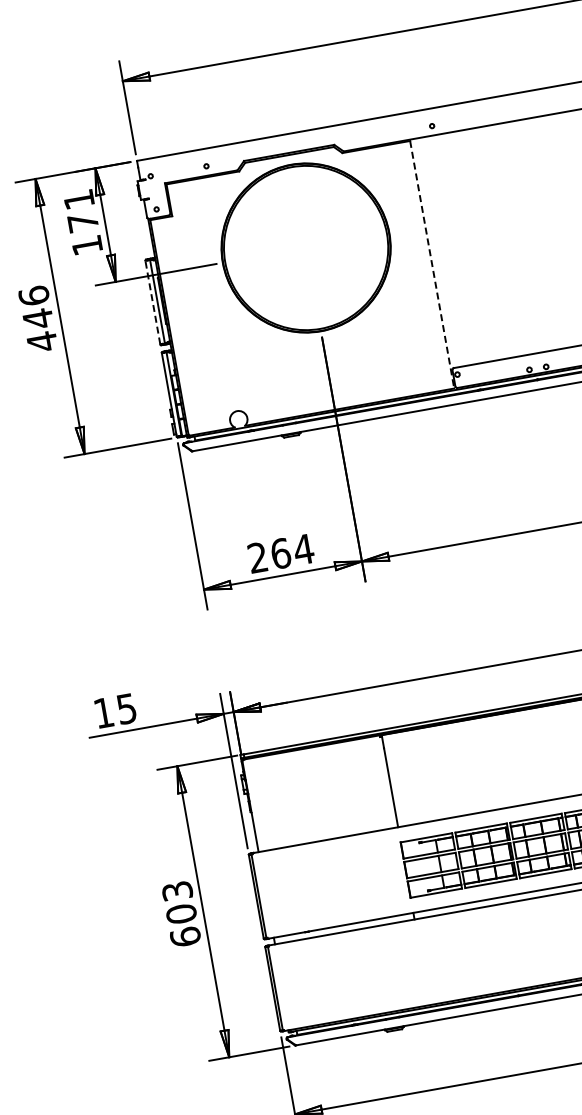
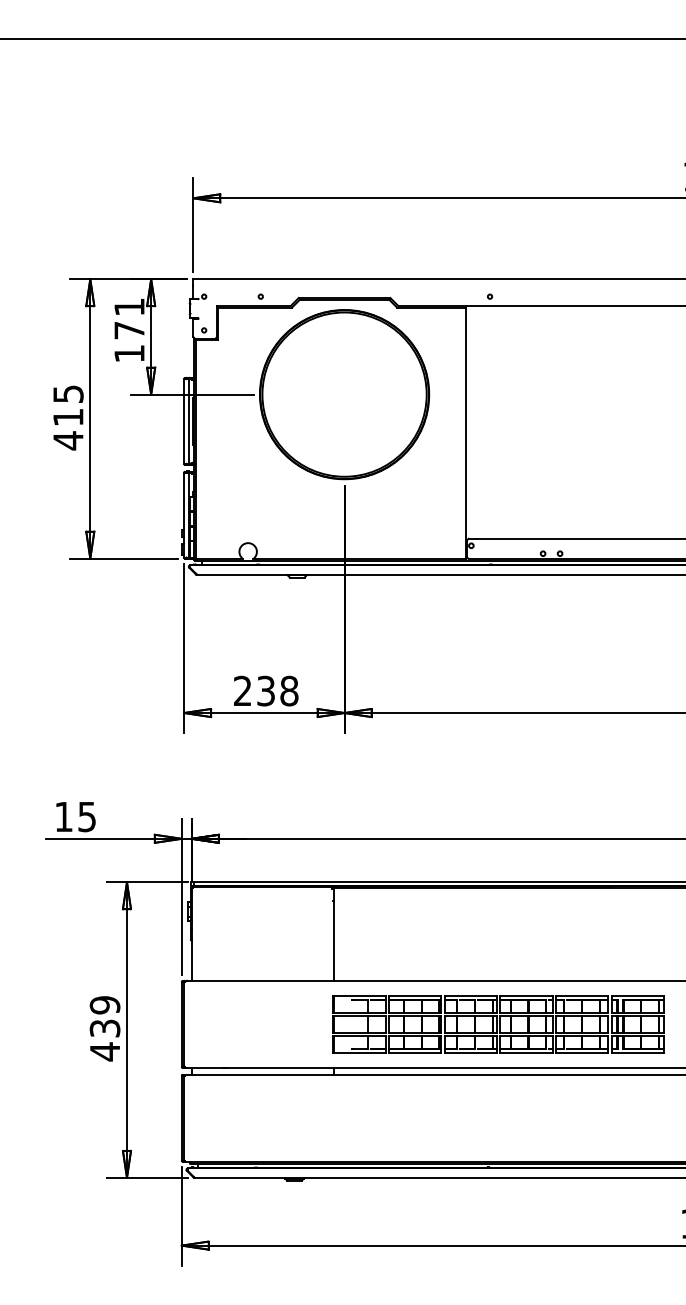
line: (431, 265) -> (465, 433), dashed -> solid
line: (153, 301) -> (184, 420), dashed -> solid
text: (36, 307) -> (68, 405), 446 -> 415
text: (291, 551) -> (277, 690), 264 -> 238
text: (180, 914) -> (104, 1028), 603 -> 439

